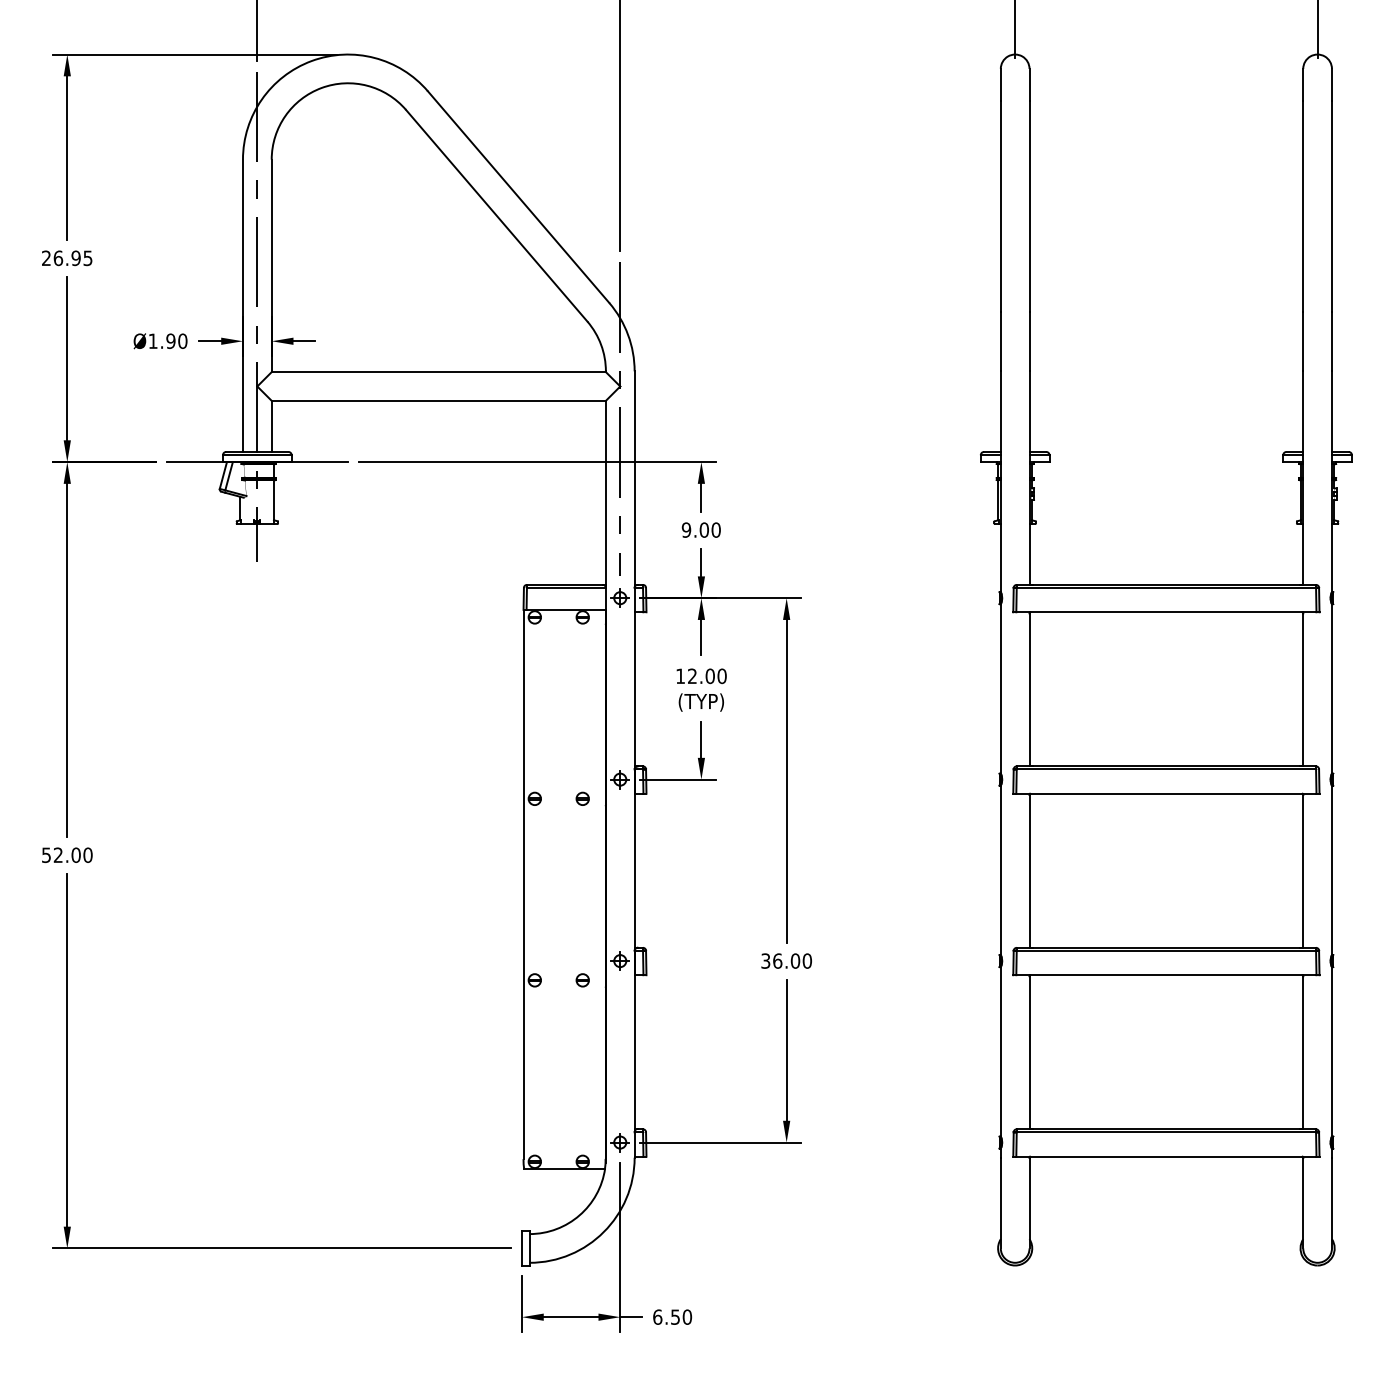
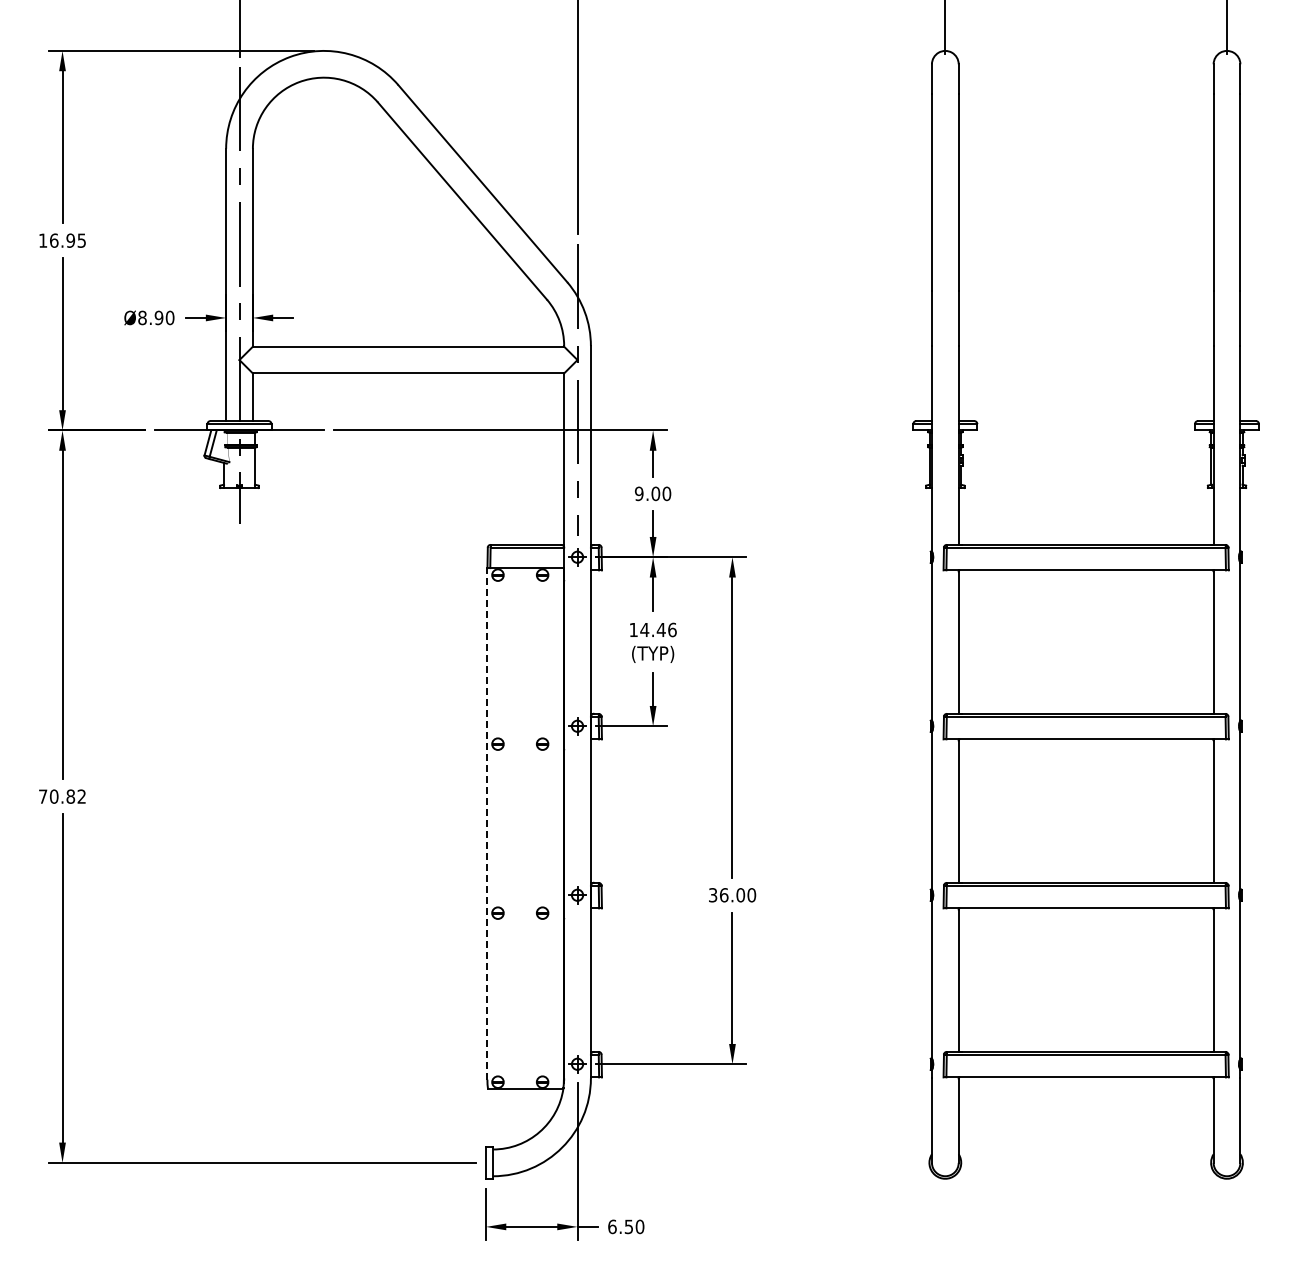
text: (46, 258) -> (43, 240), 26.95 -> 16.95
text: (153, 340) -> (142, 317), Ø1.90 -> Ø8.90
text: (707, 675) -> (658, 629), 12.00 -> 14.46
text: (67, 855) -> (62, 796), 52.00 -> 70.82
line: (523, 884) -> (487, 823), solid -> dashed

